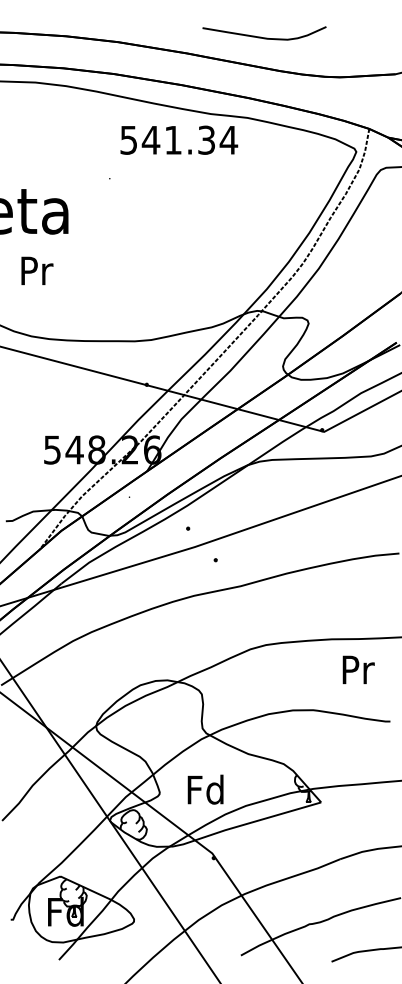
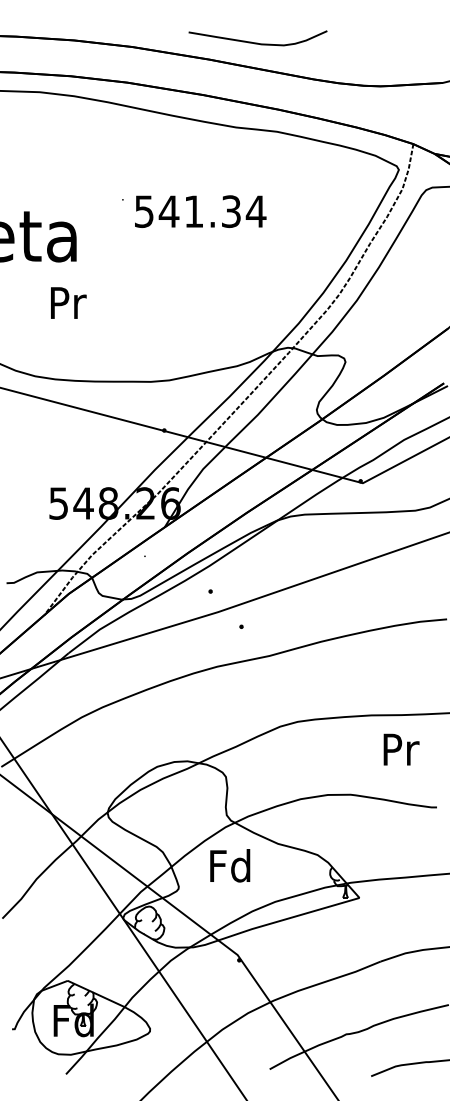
curve: (264, 37) -> (258, 42), moved
text: (179, 139) -> (200, 210), moved
text: (37, 270) -> (68, 302), moved
text: (205, 789) -> (230, 865), moved

